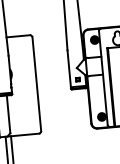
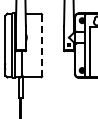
line: (37, 85) -> (42, 46), solid -> dashed

